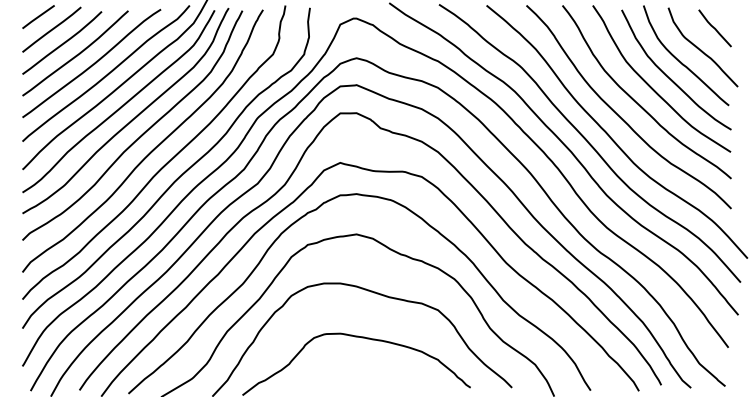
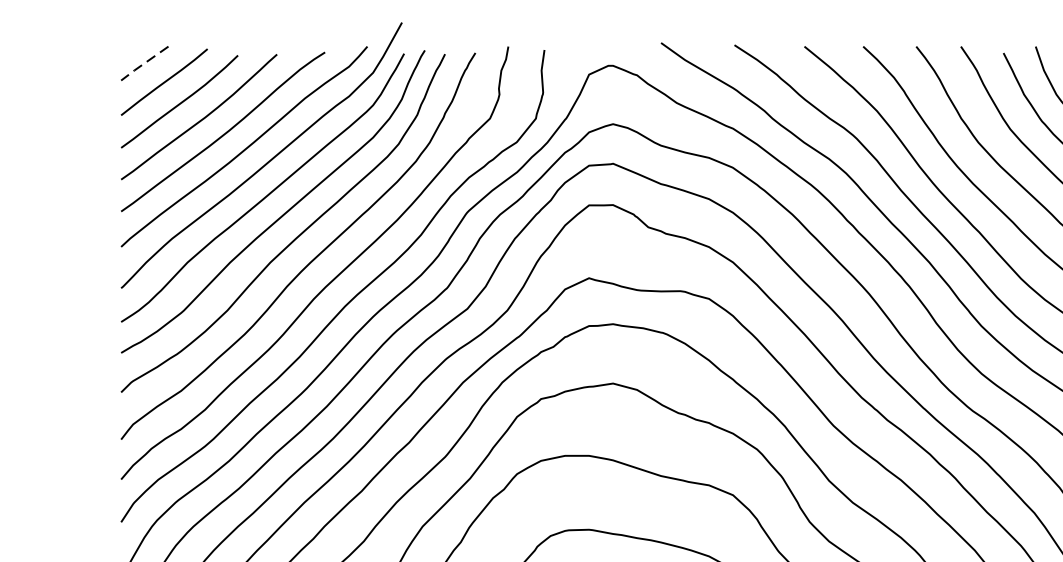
line: (37, 17) -> (143, 64), solid -> dashed

